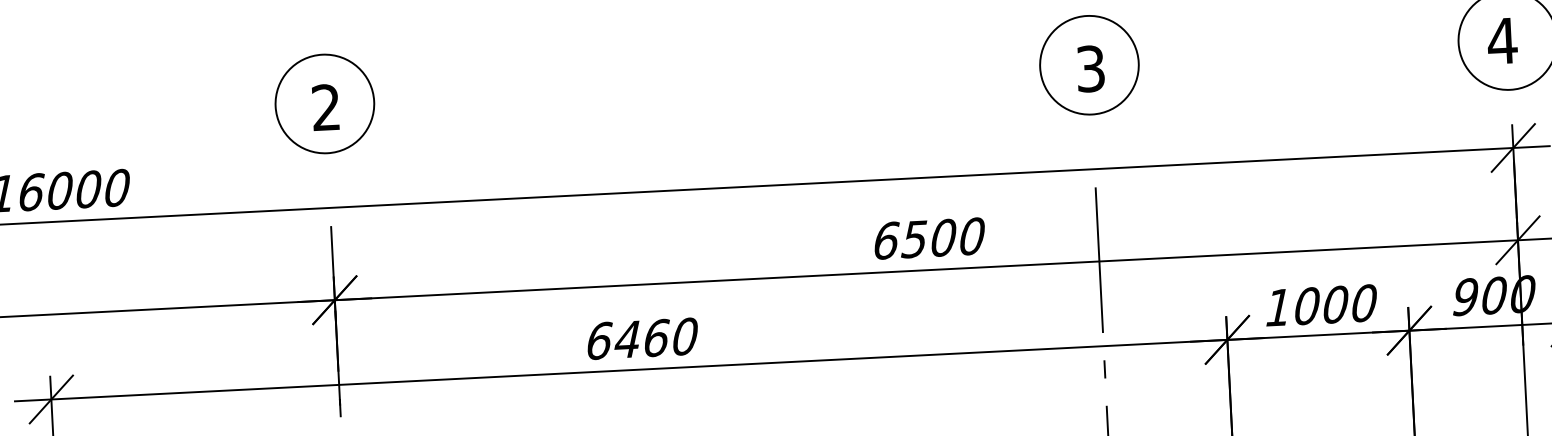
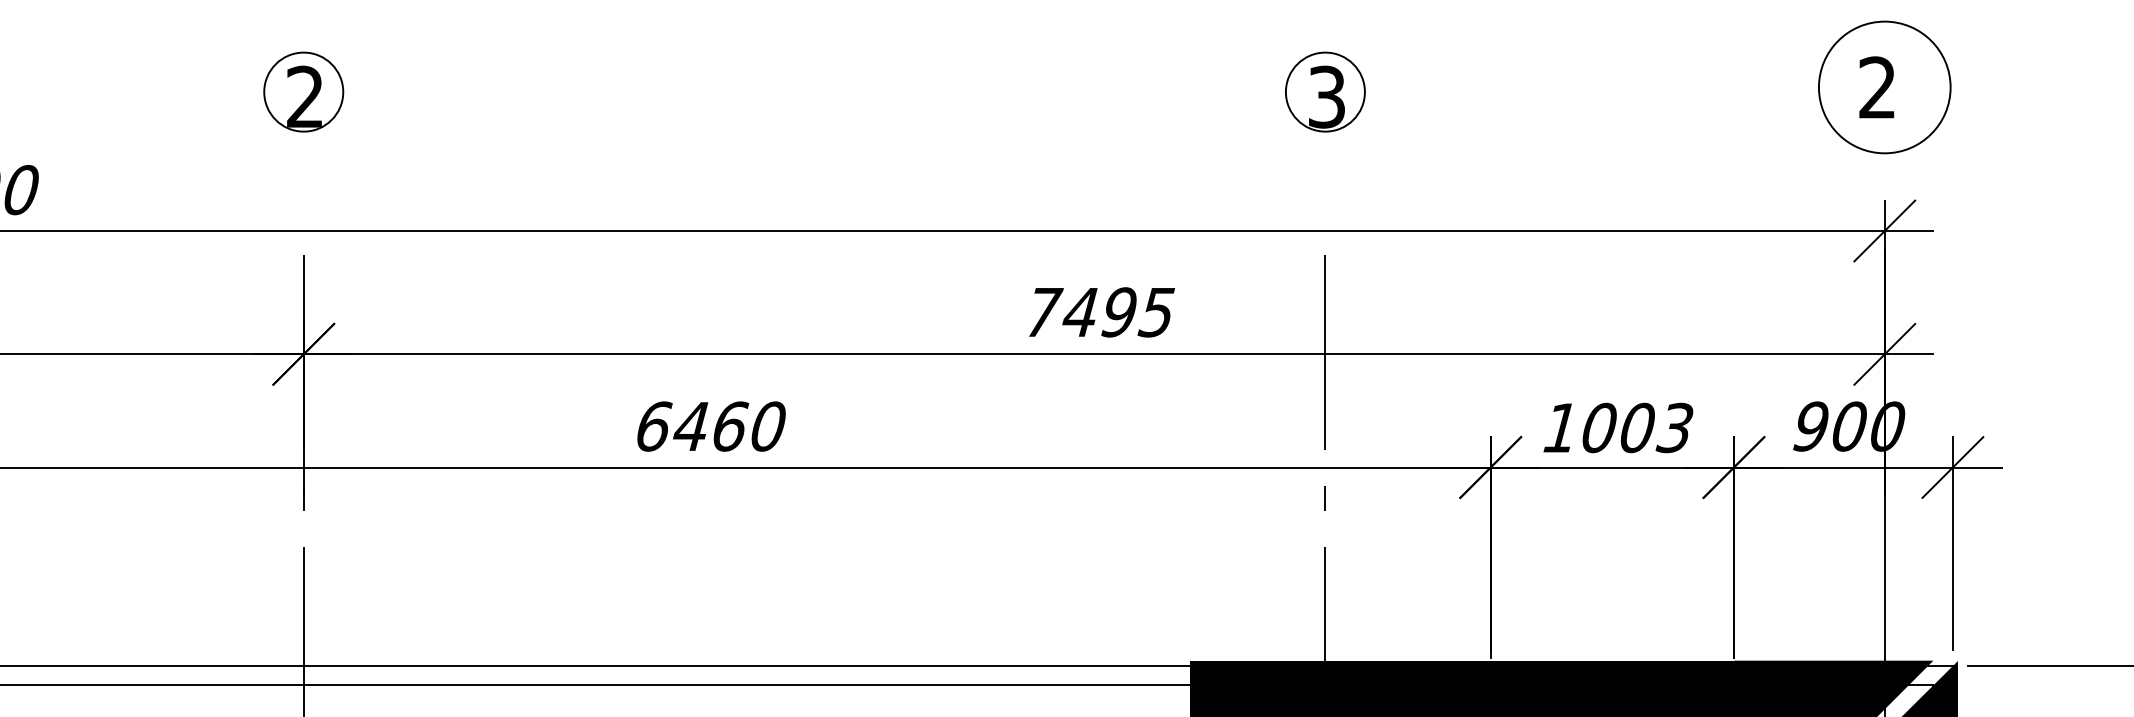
text: (1502, 40) -> (1877, 87), 4 -> 2
circle: (1089, 64) -> (1325, 91), size x0.6
circle: (324, 103) -> (303, 91), size x0.6
text: (929, 238) -> (1100, 312), 6500 -> 7495
text: (1363, 302) -> (1674, 427), 1000 -> 1003

